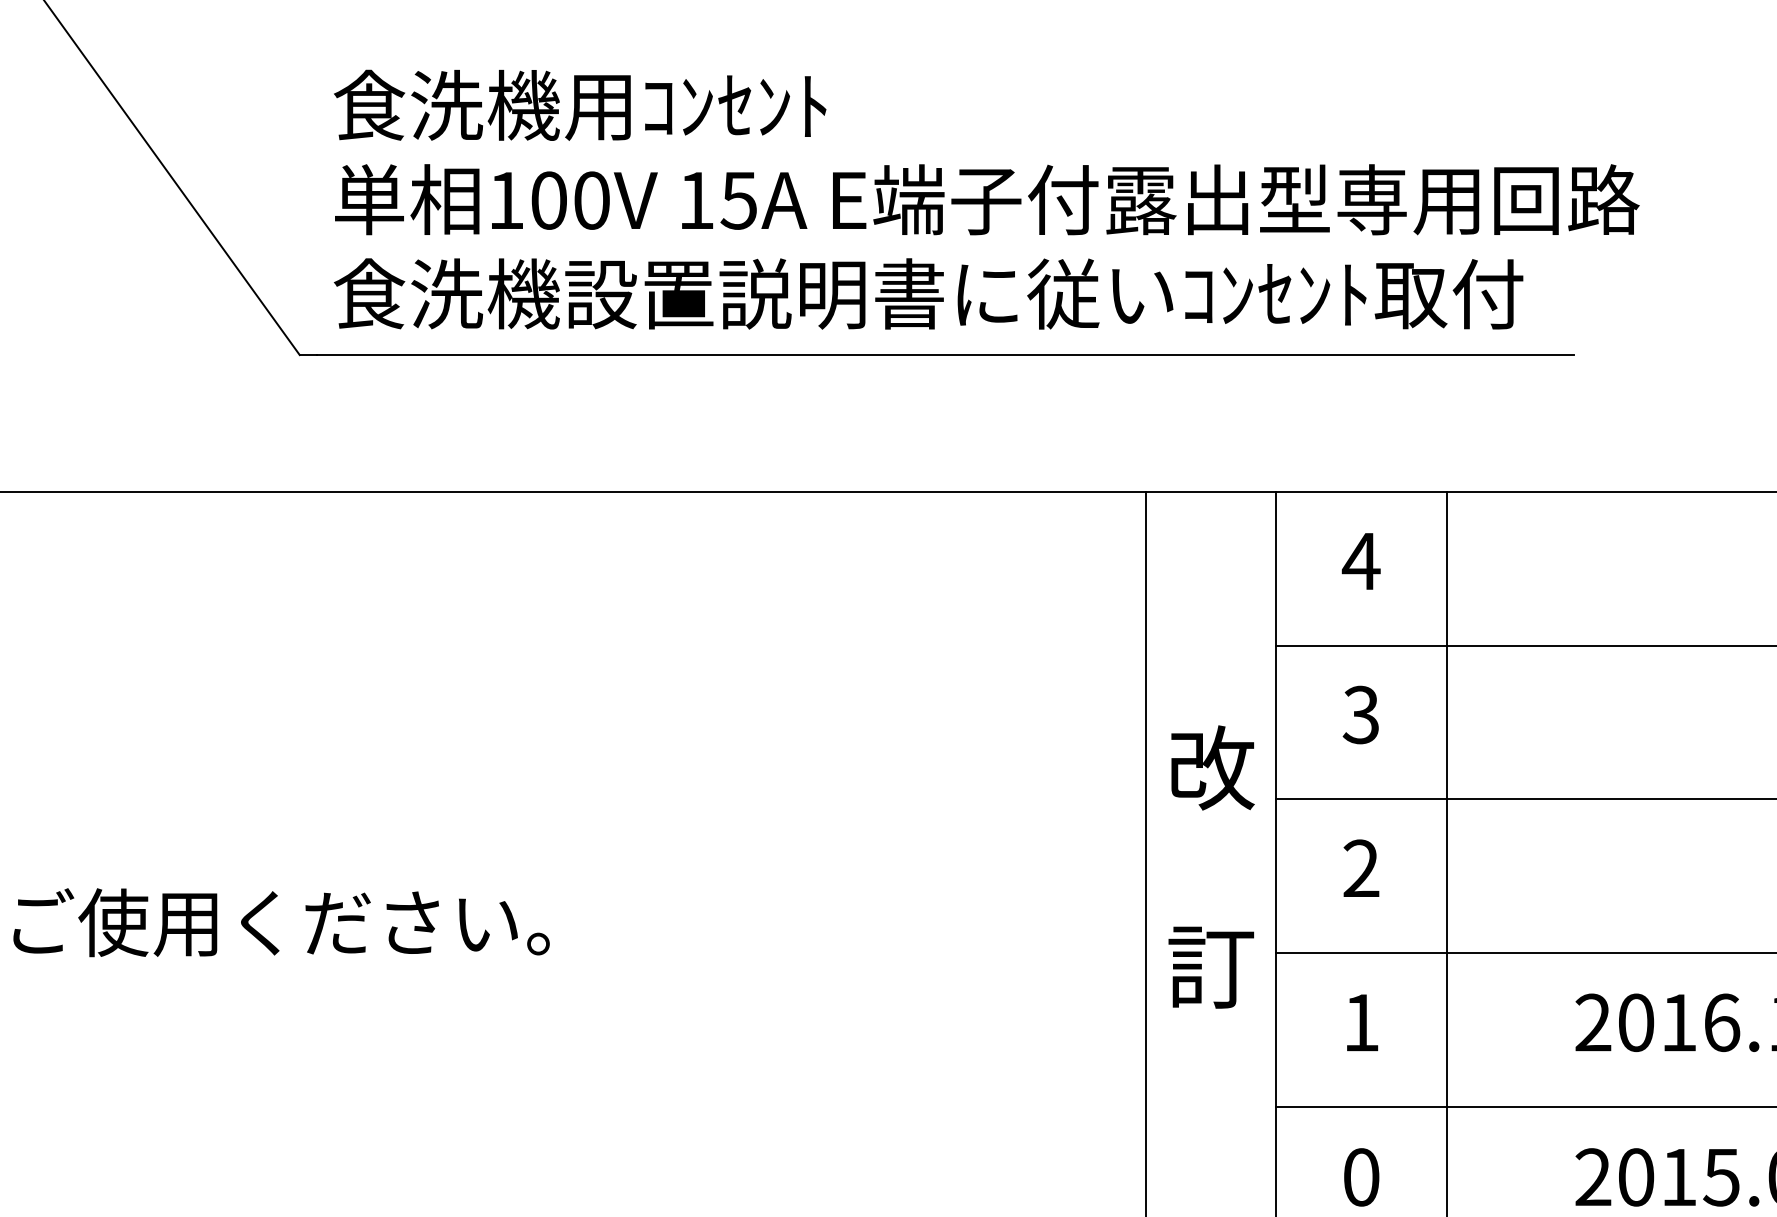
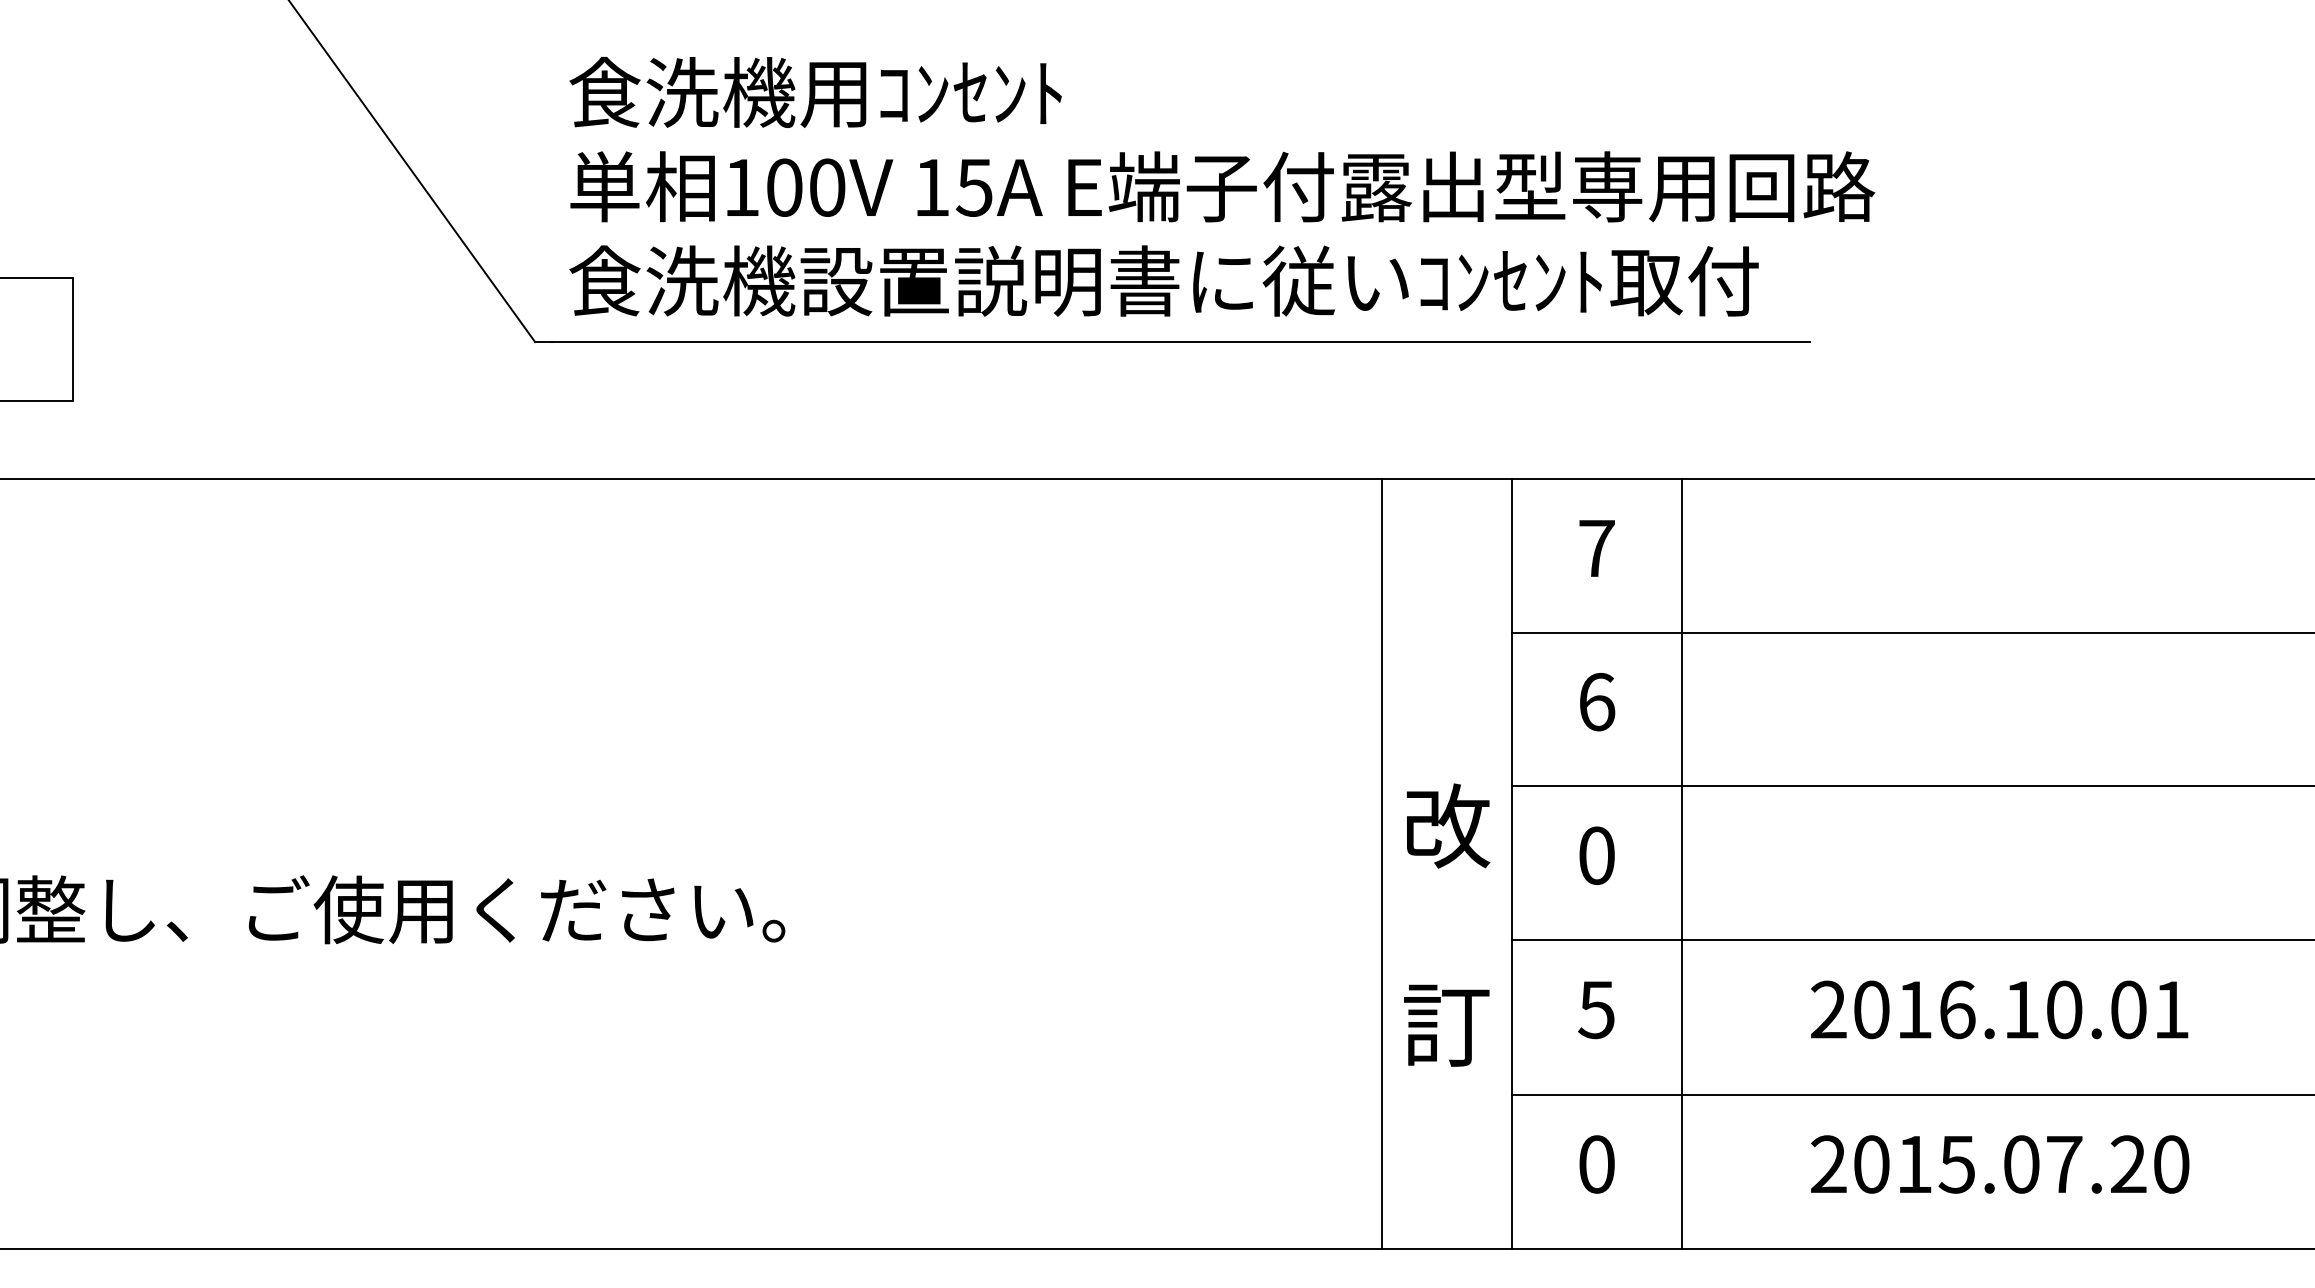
text: (1361, 561) -> (1596, 548), 4 -> 7
text: (1361, 714) -> (1596, 701), 3 -> 6
text: (1212, 866) -> (1447, 924), moved
text: (1361, 868) -> (1596, 855), 2 -> 0
text: (1361, 1023) -> (1596, 1010), 1 -> 5

